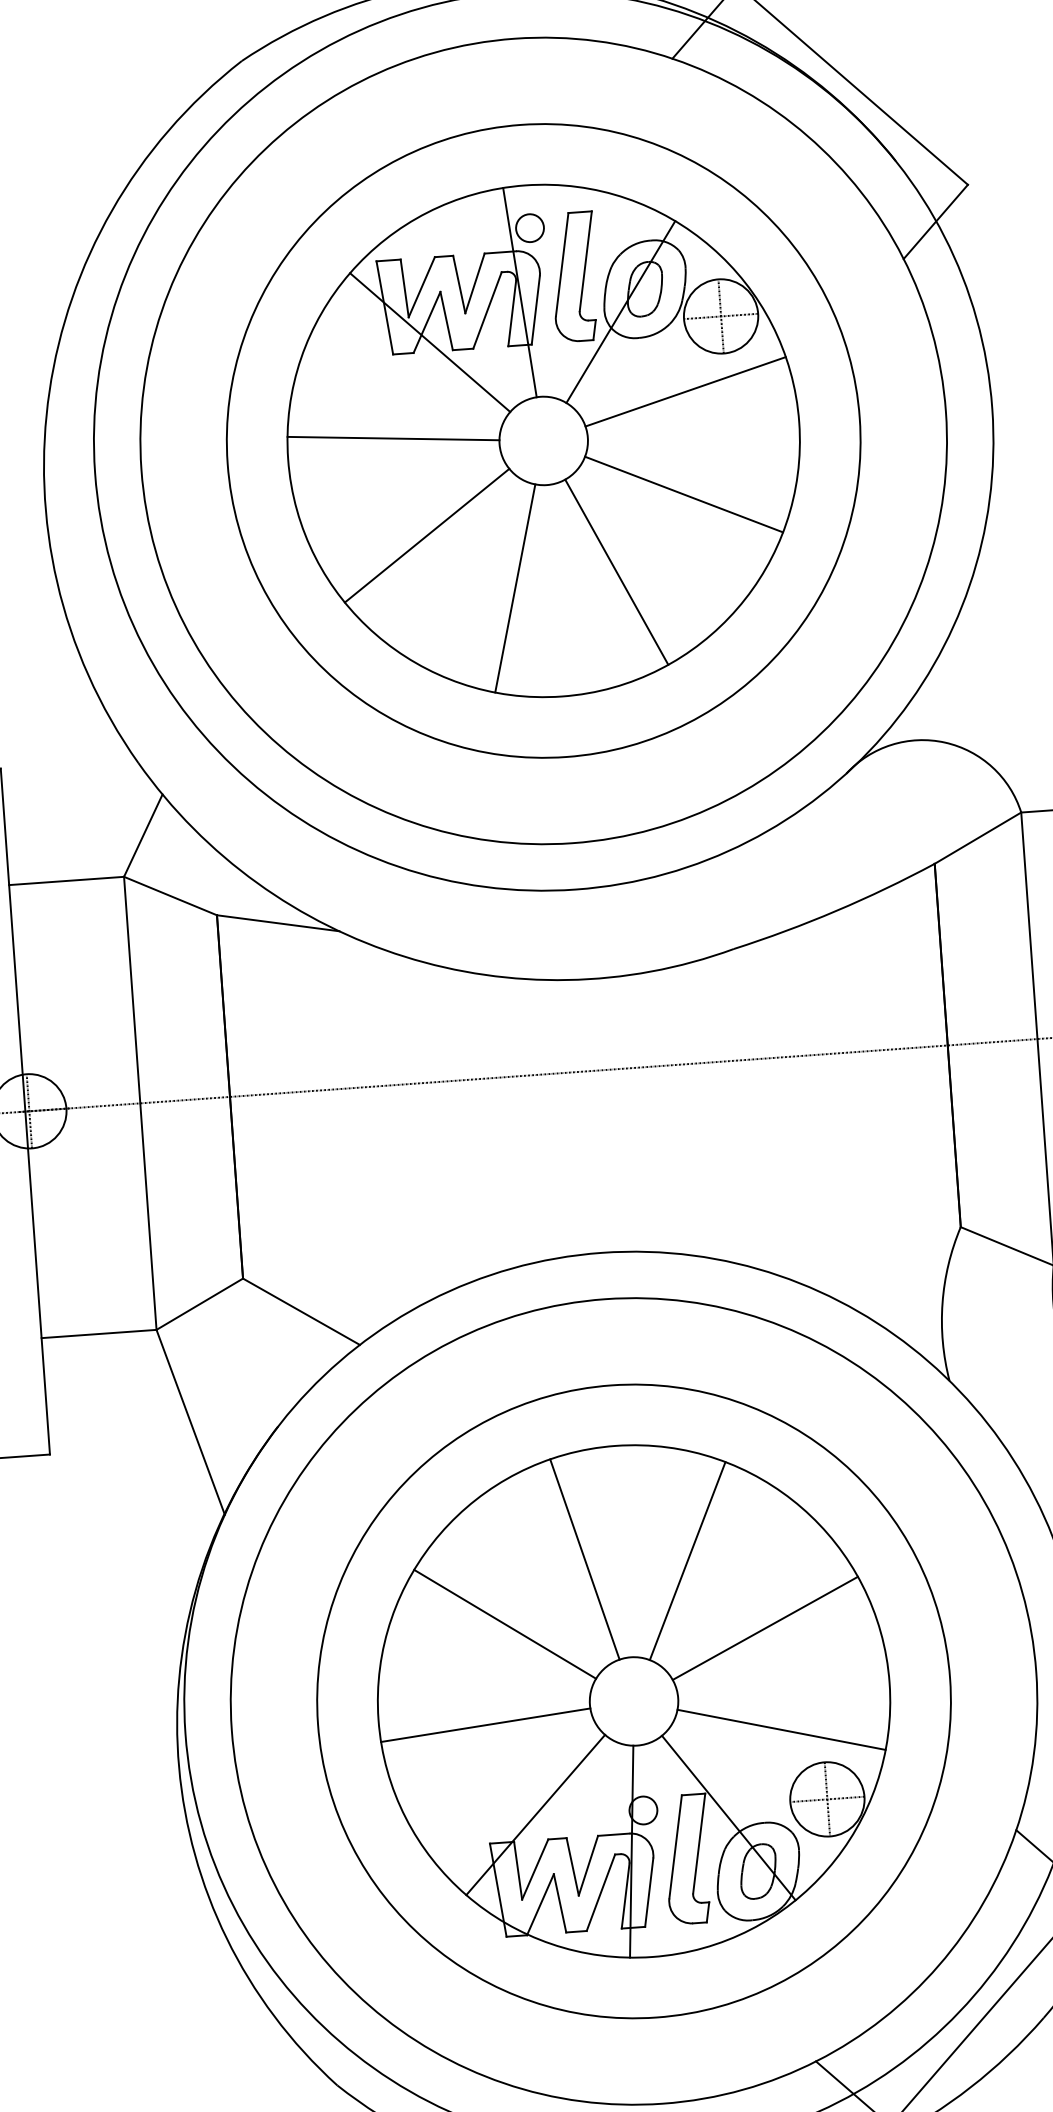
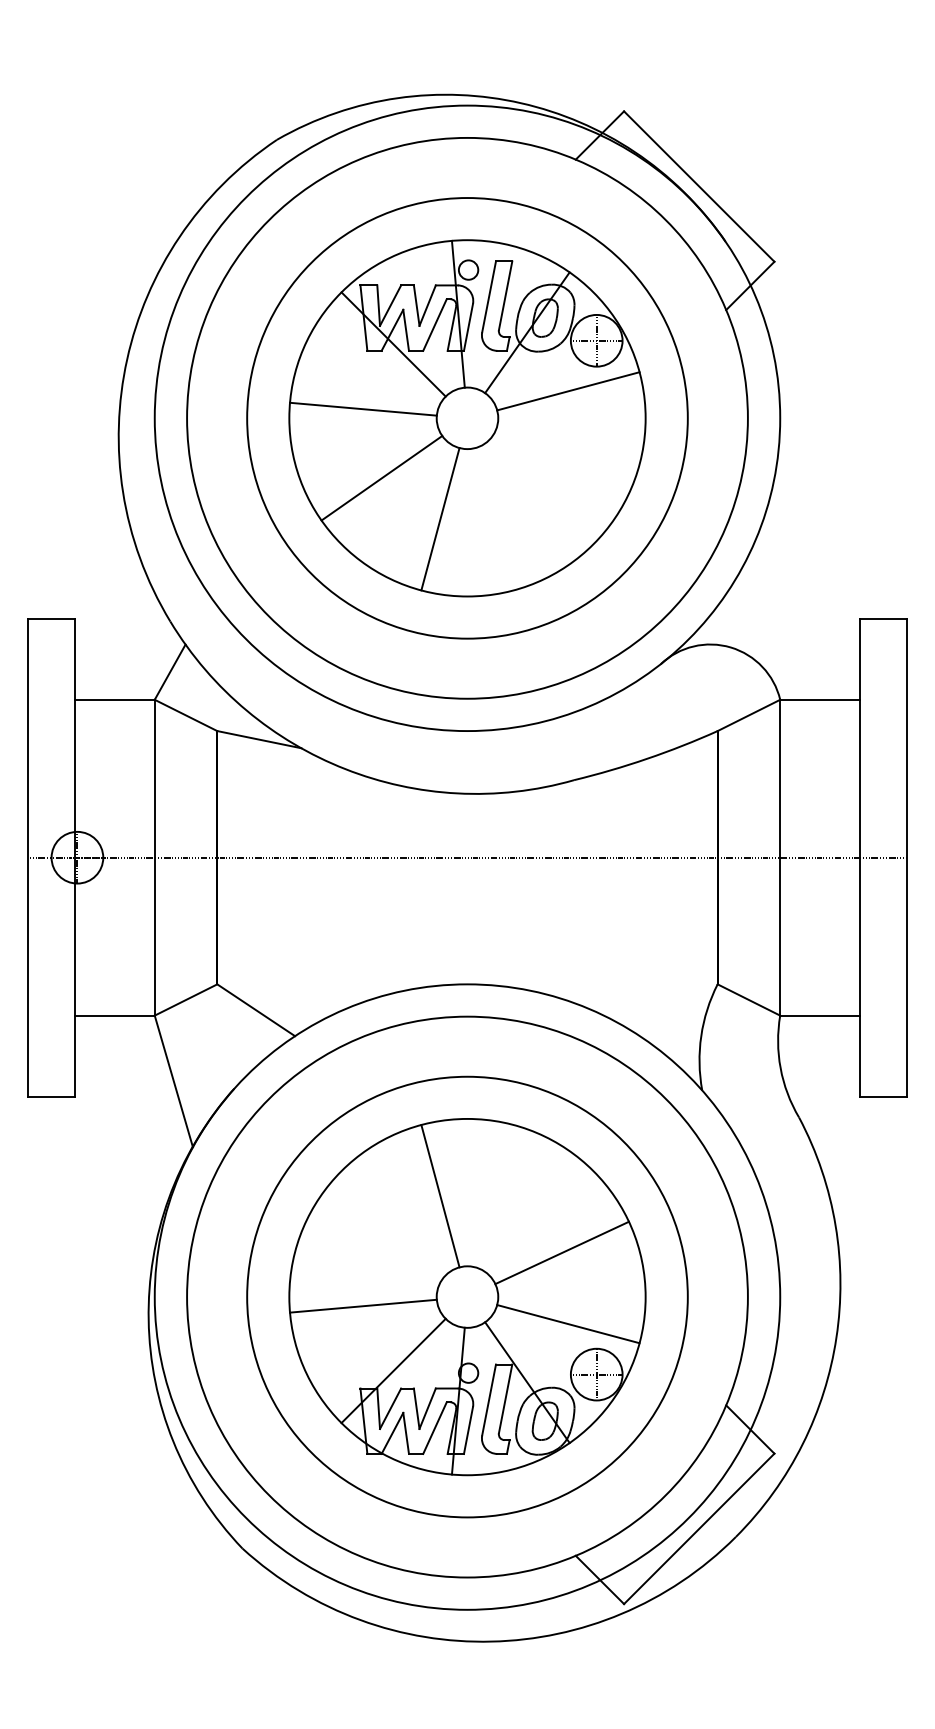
line: (683, 494) -> (561, 462), removed
line: (616, 571) -> (511, 512), removed
line: (687, 1561) -> (511, 1202), removed
line: (504, 1623) -> (381, 1236), removed

